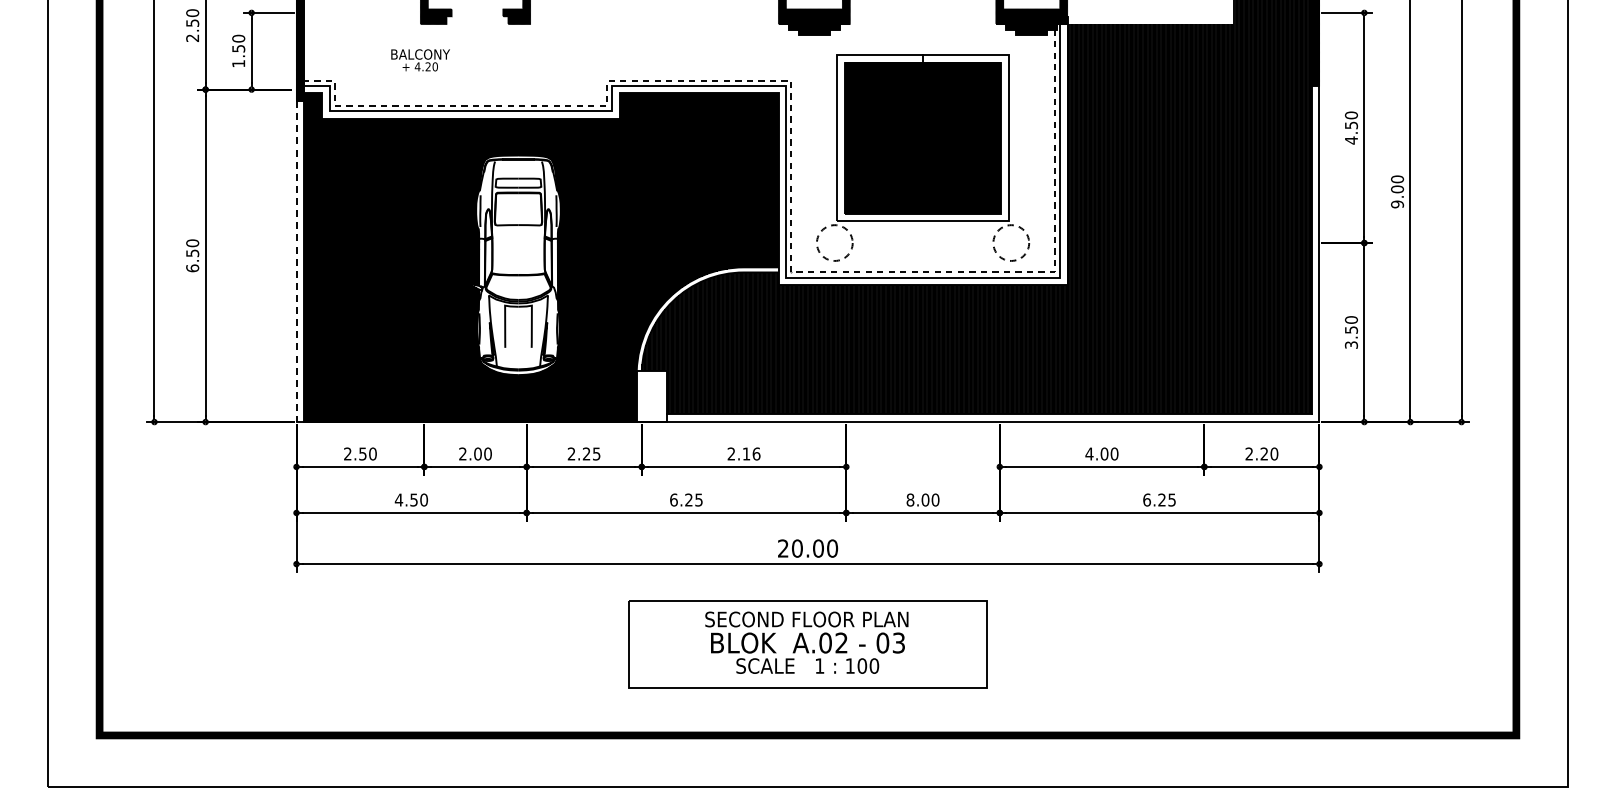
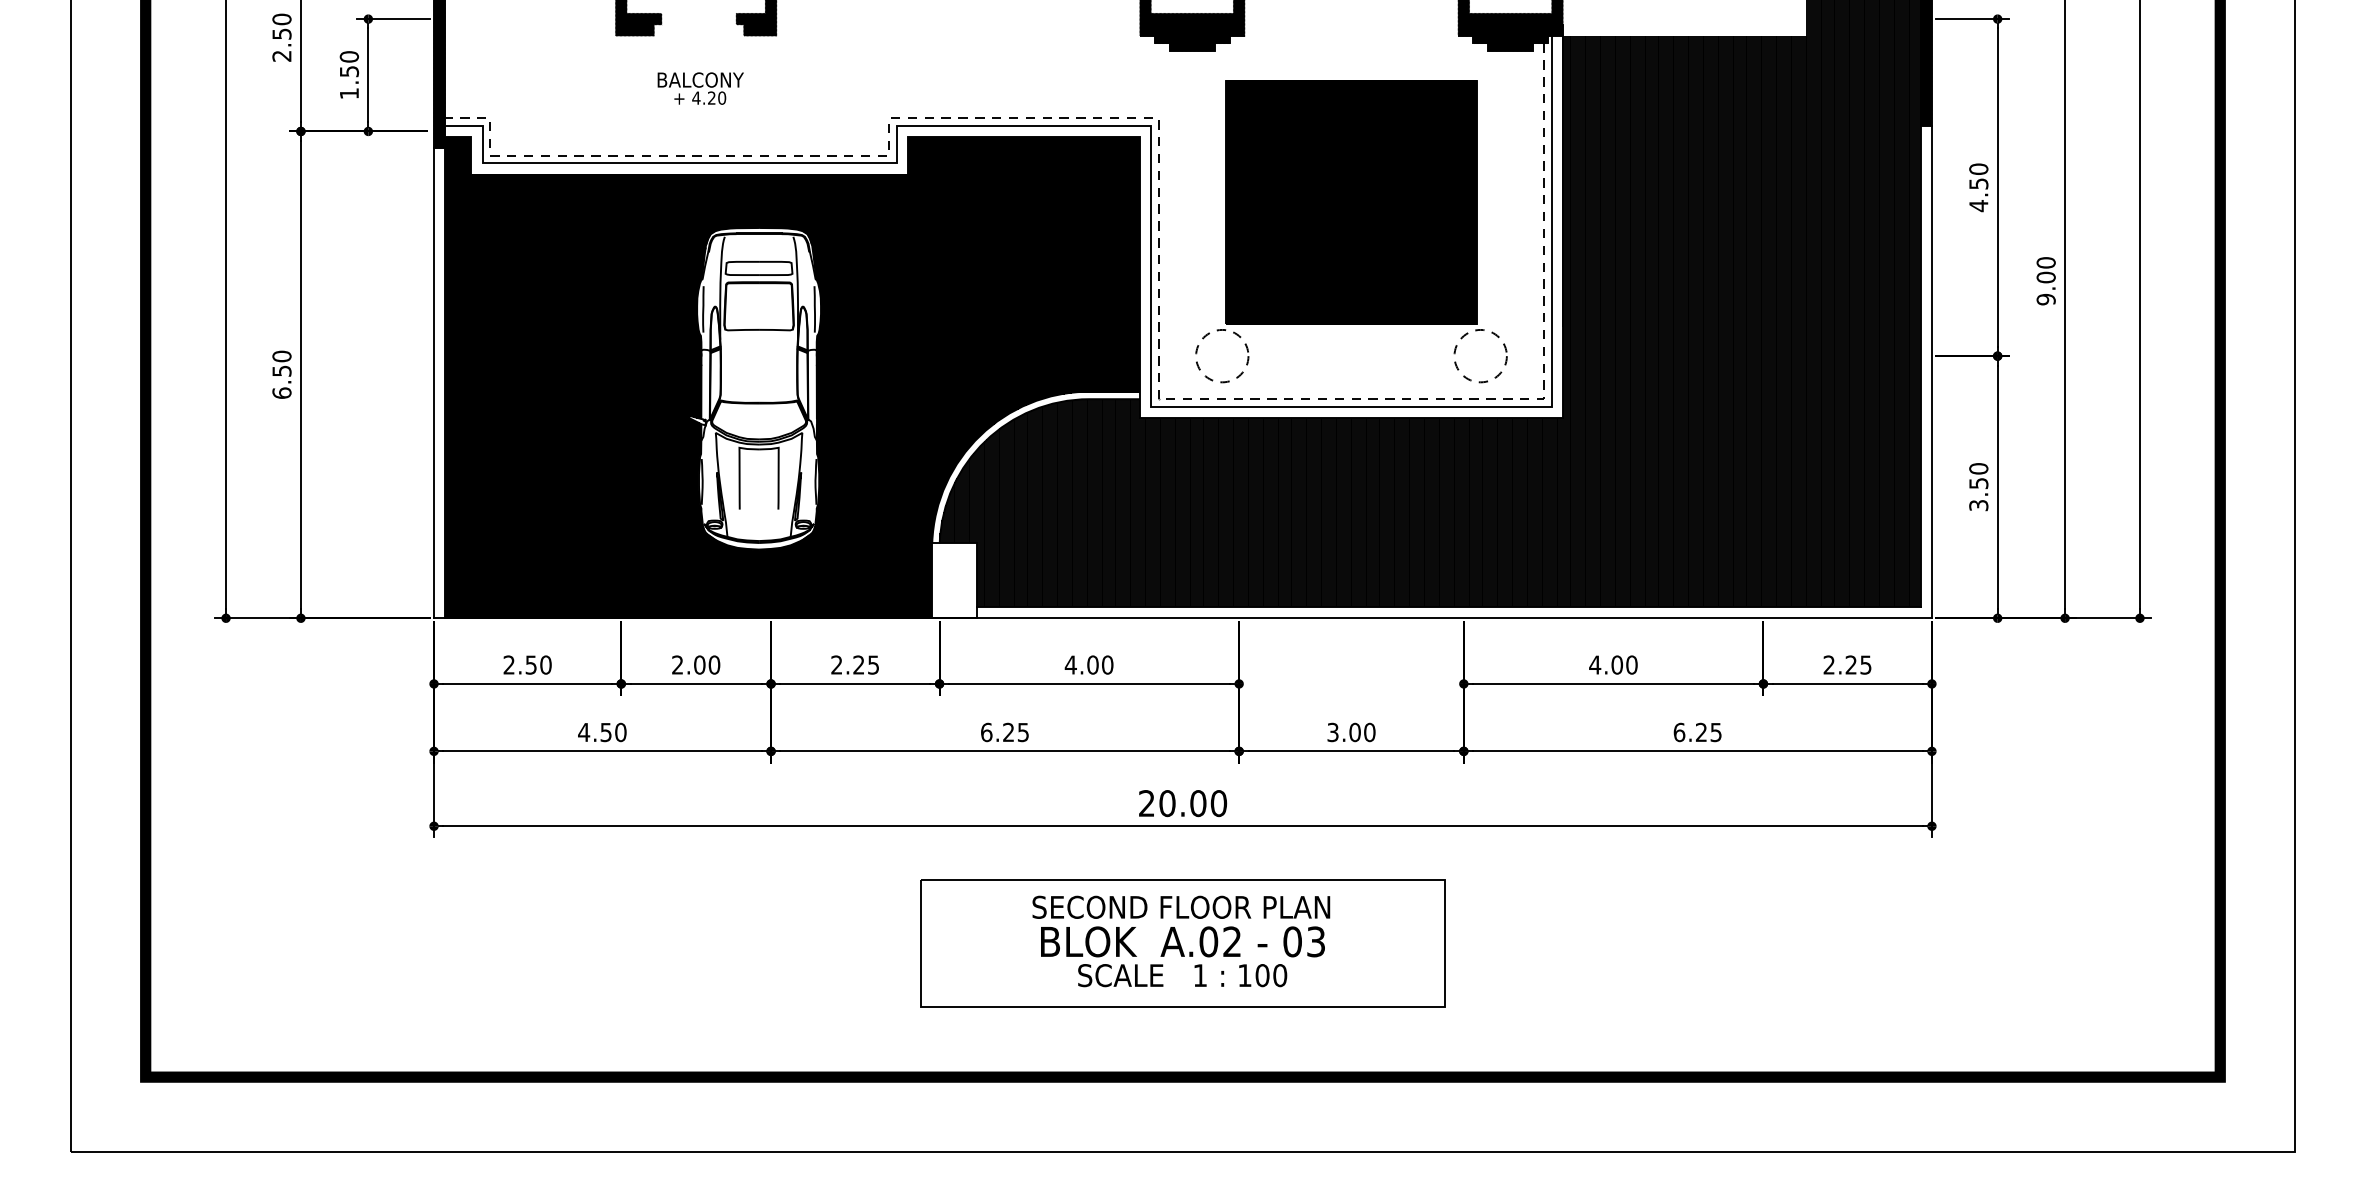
text: (420, 60) -> (700, 88), moved
hatch: (922, 138) -> (1350, 203), added
line: (296, 262) -> (434, 384), dashed -> solid
text: (743, 453) -> (1088, 664), 2.16 -> 4.00
text: (1274, 453) -> (1866, 664), 2.20 -> 2.25
text: (910, 499) -> (1333, 731), 8.00 -> 3.00

